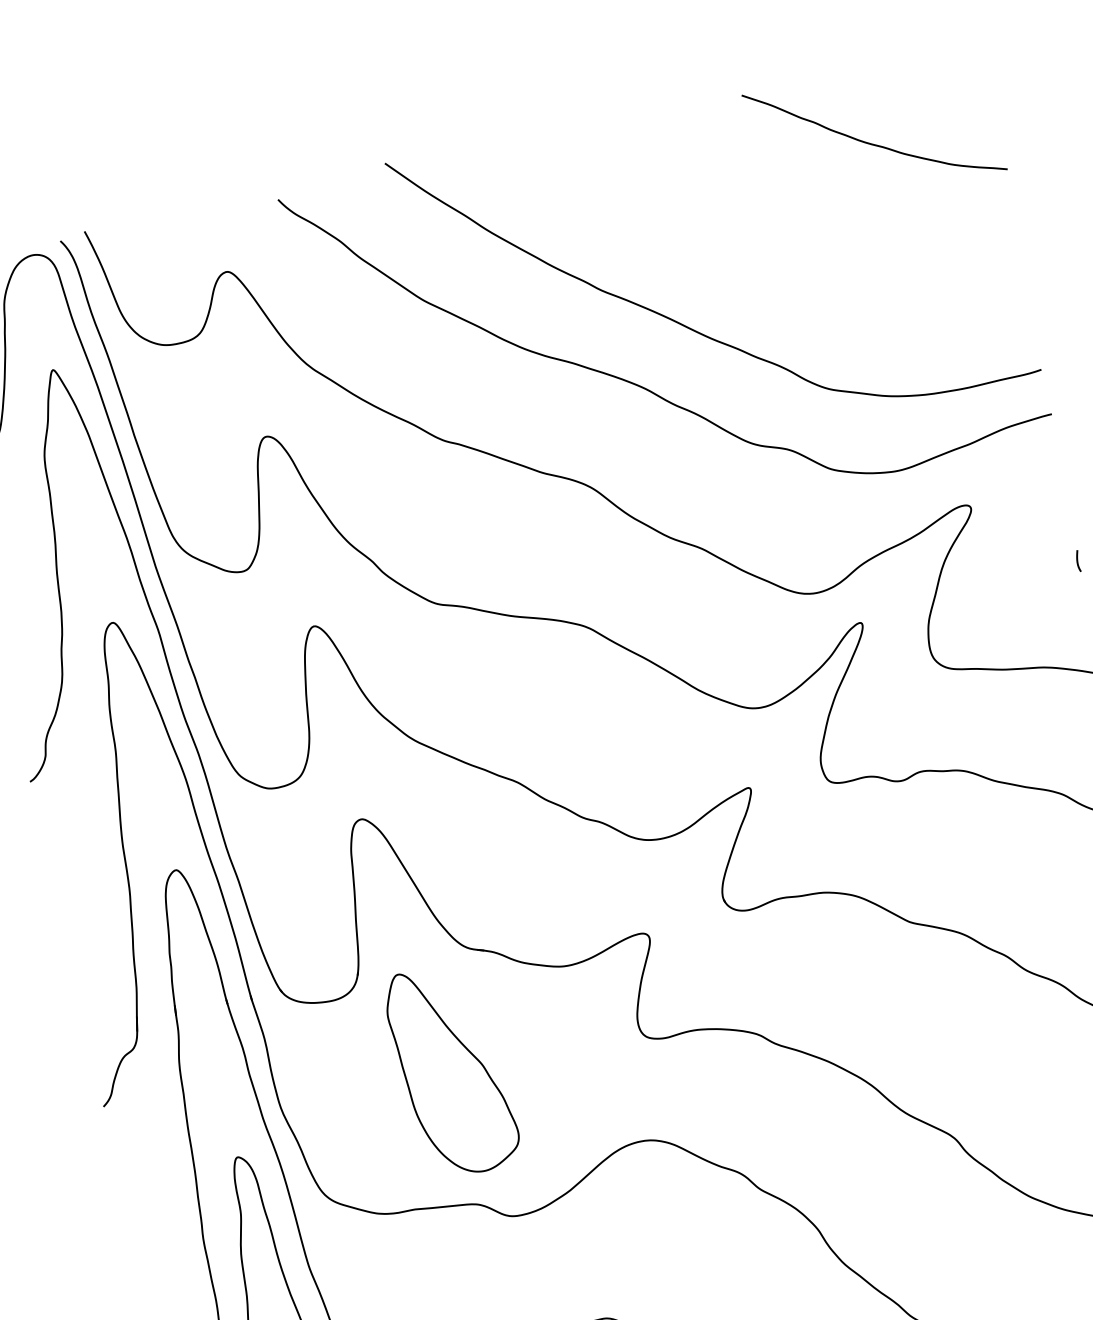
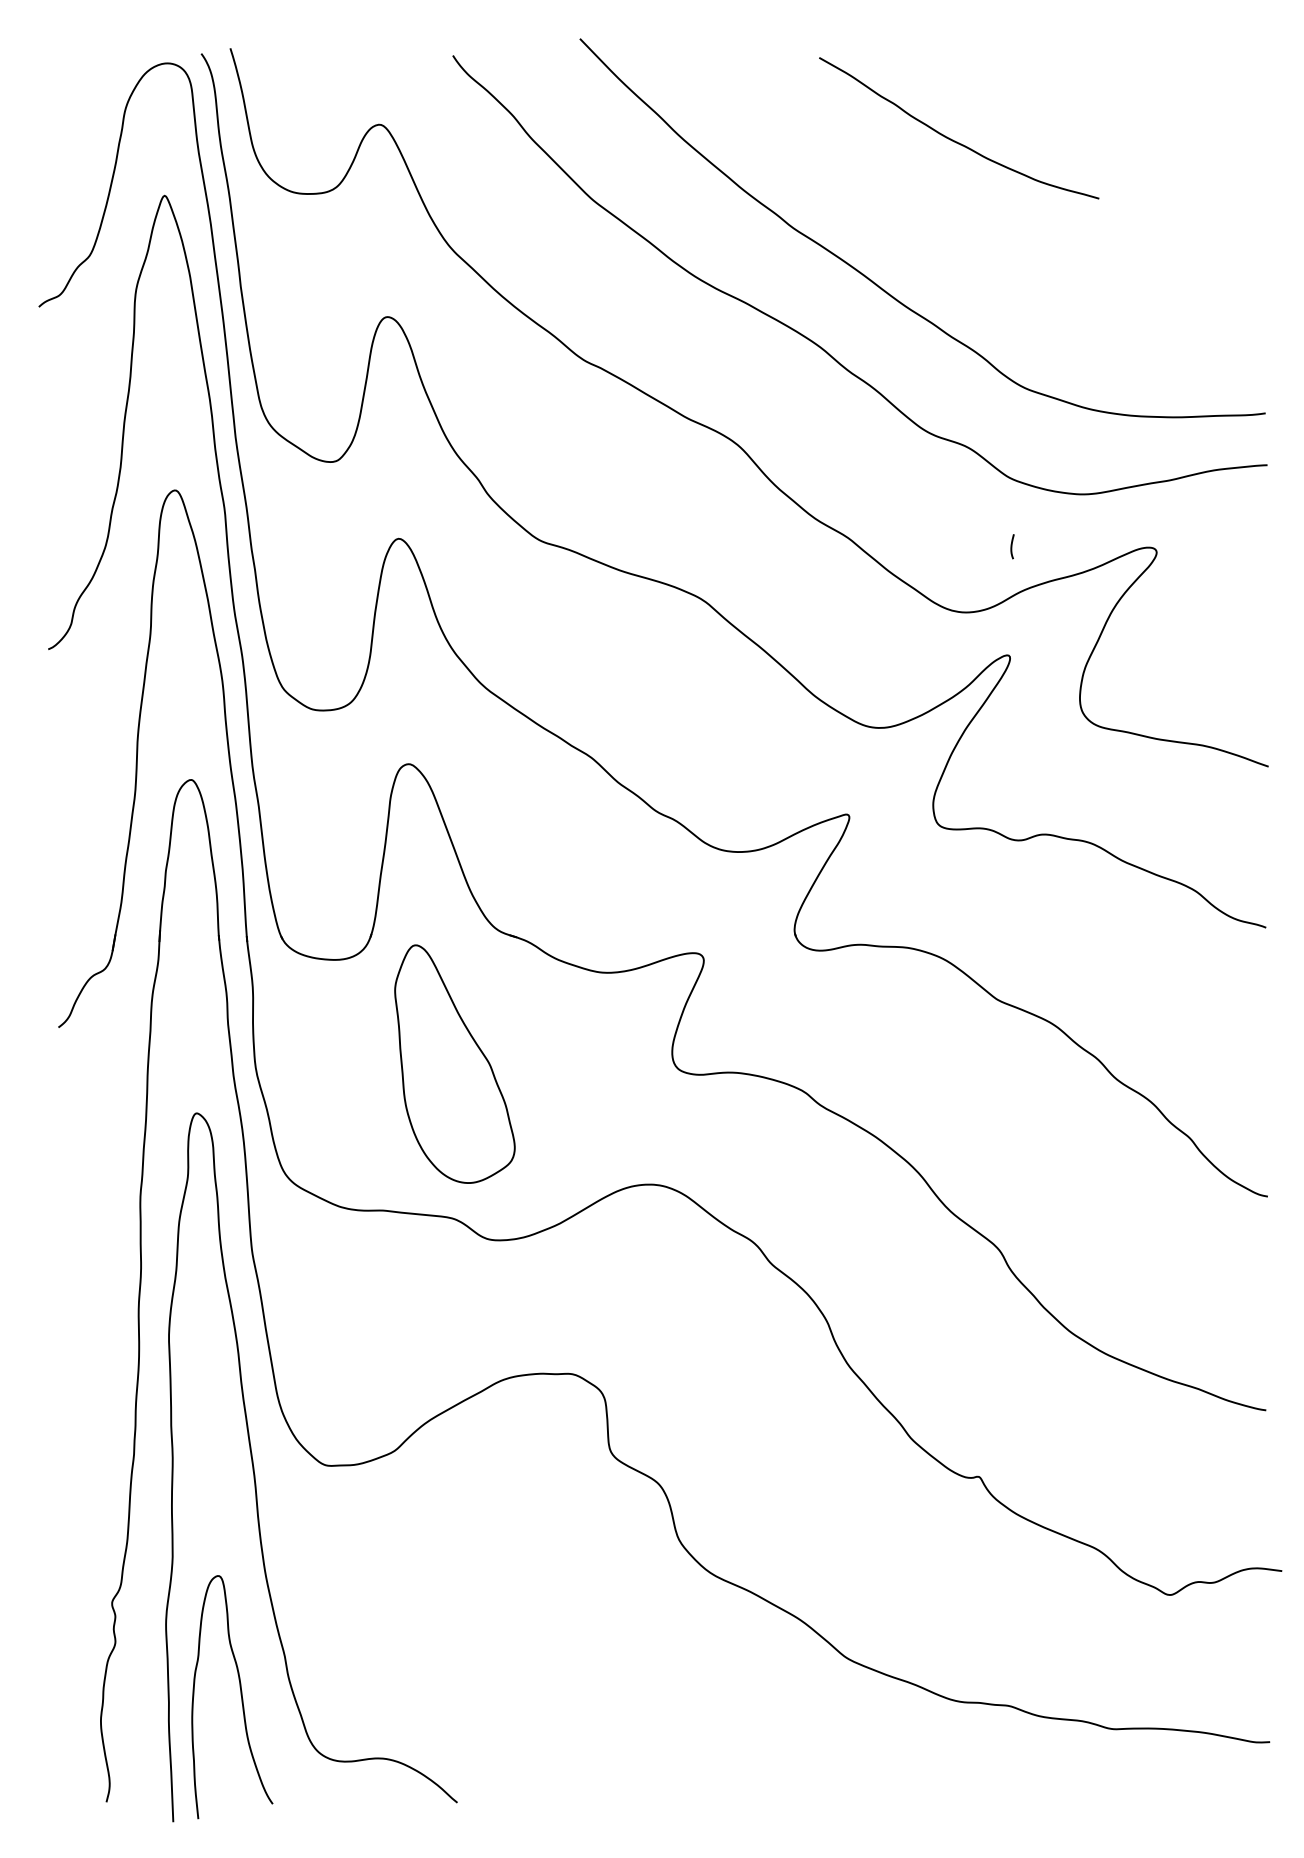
curve: (871, 143) -> (953, 139), moved
curve: (1078, 560) -> (1012, 546), moved

